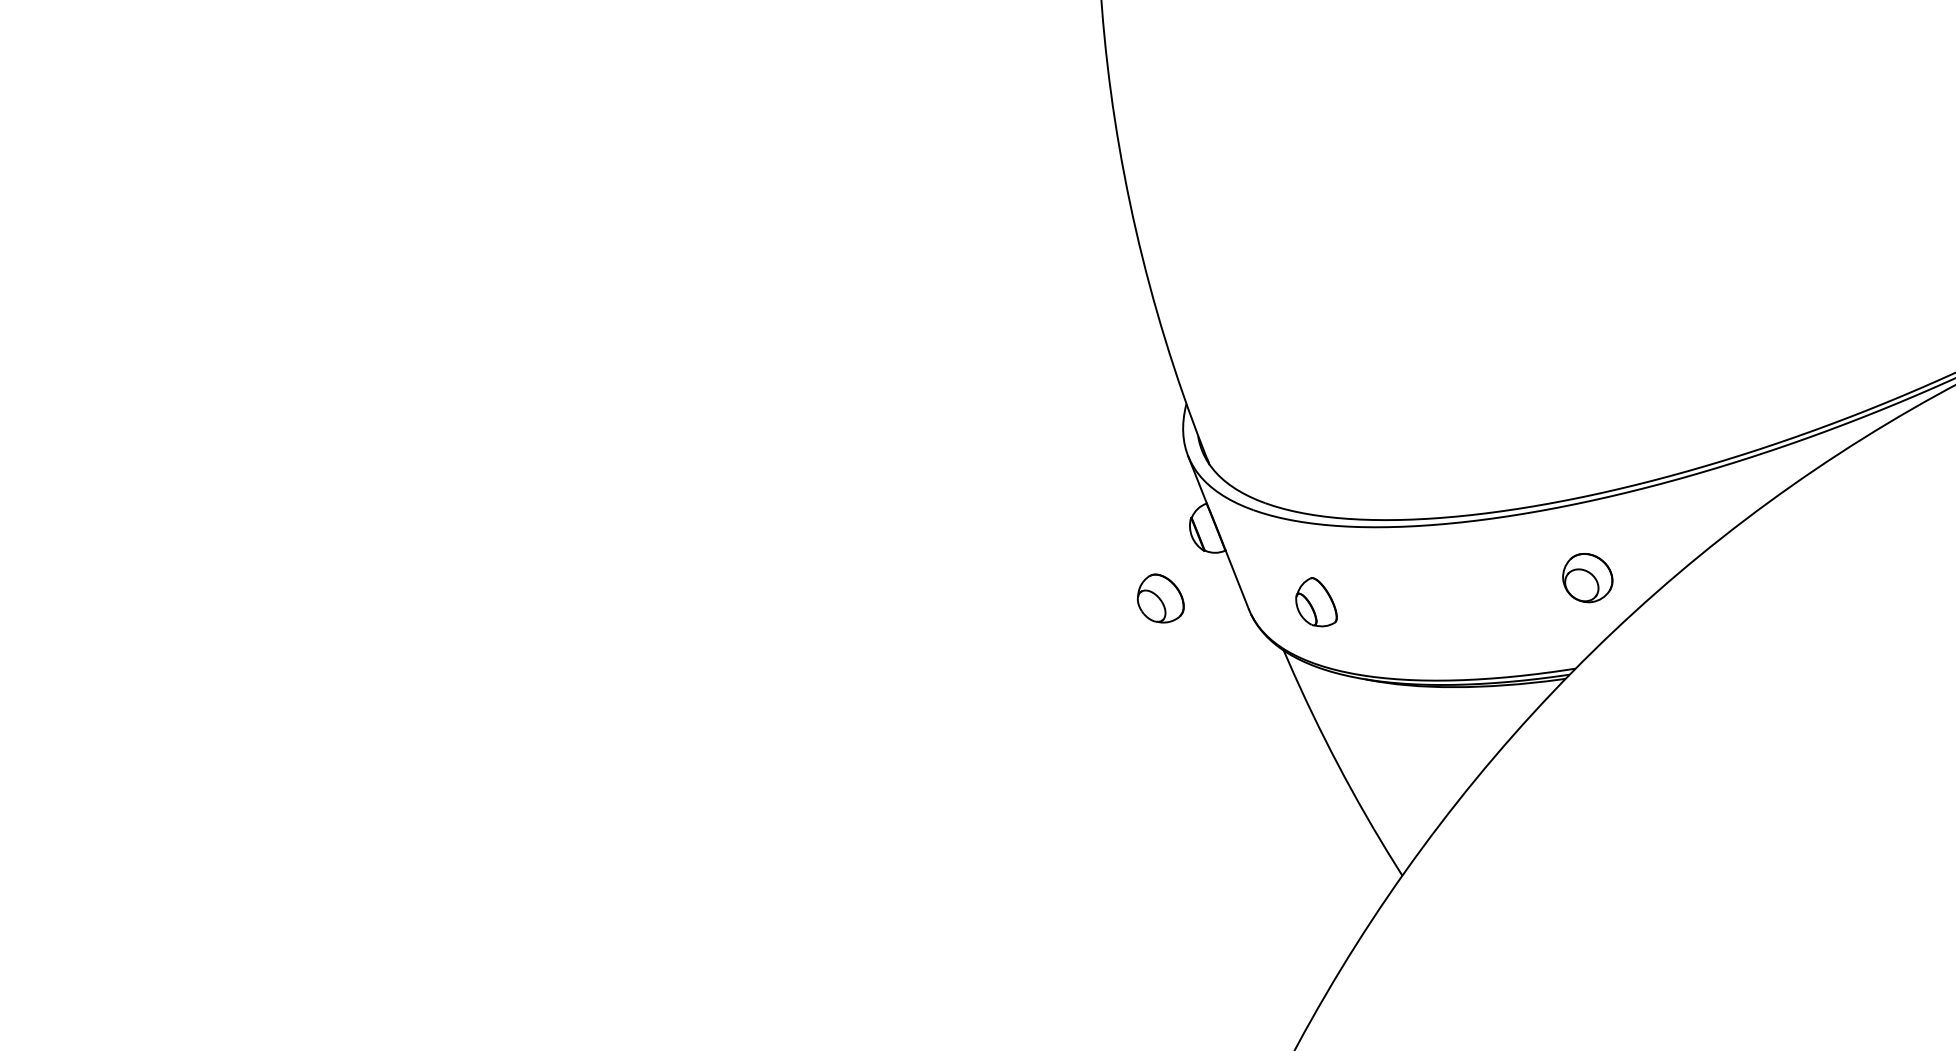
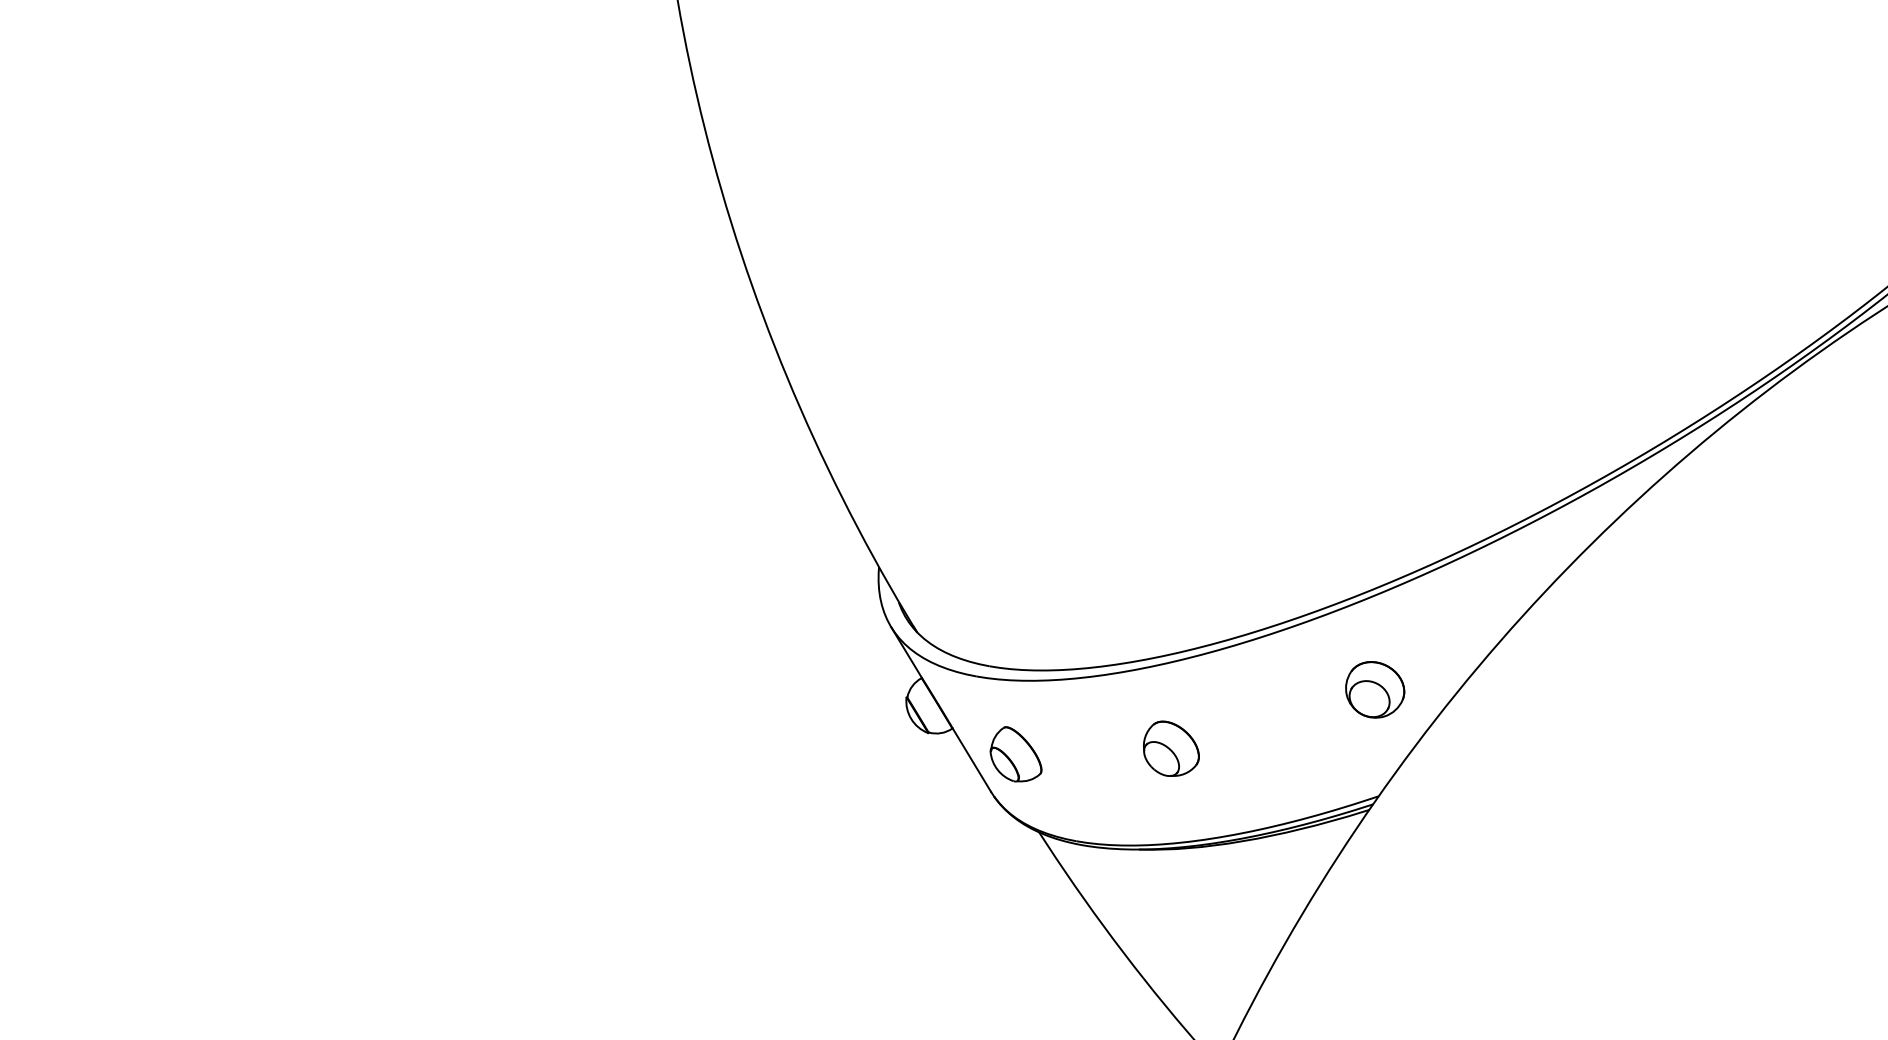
part: (1160, 598) -> (1170, 748), moved
part: (1316, 602) -> (1014, 754), moved

